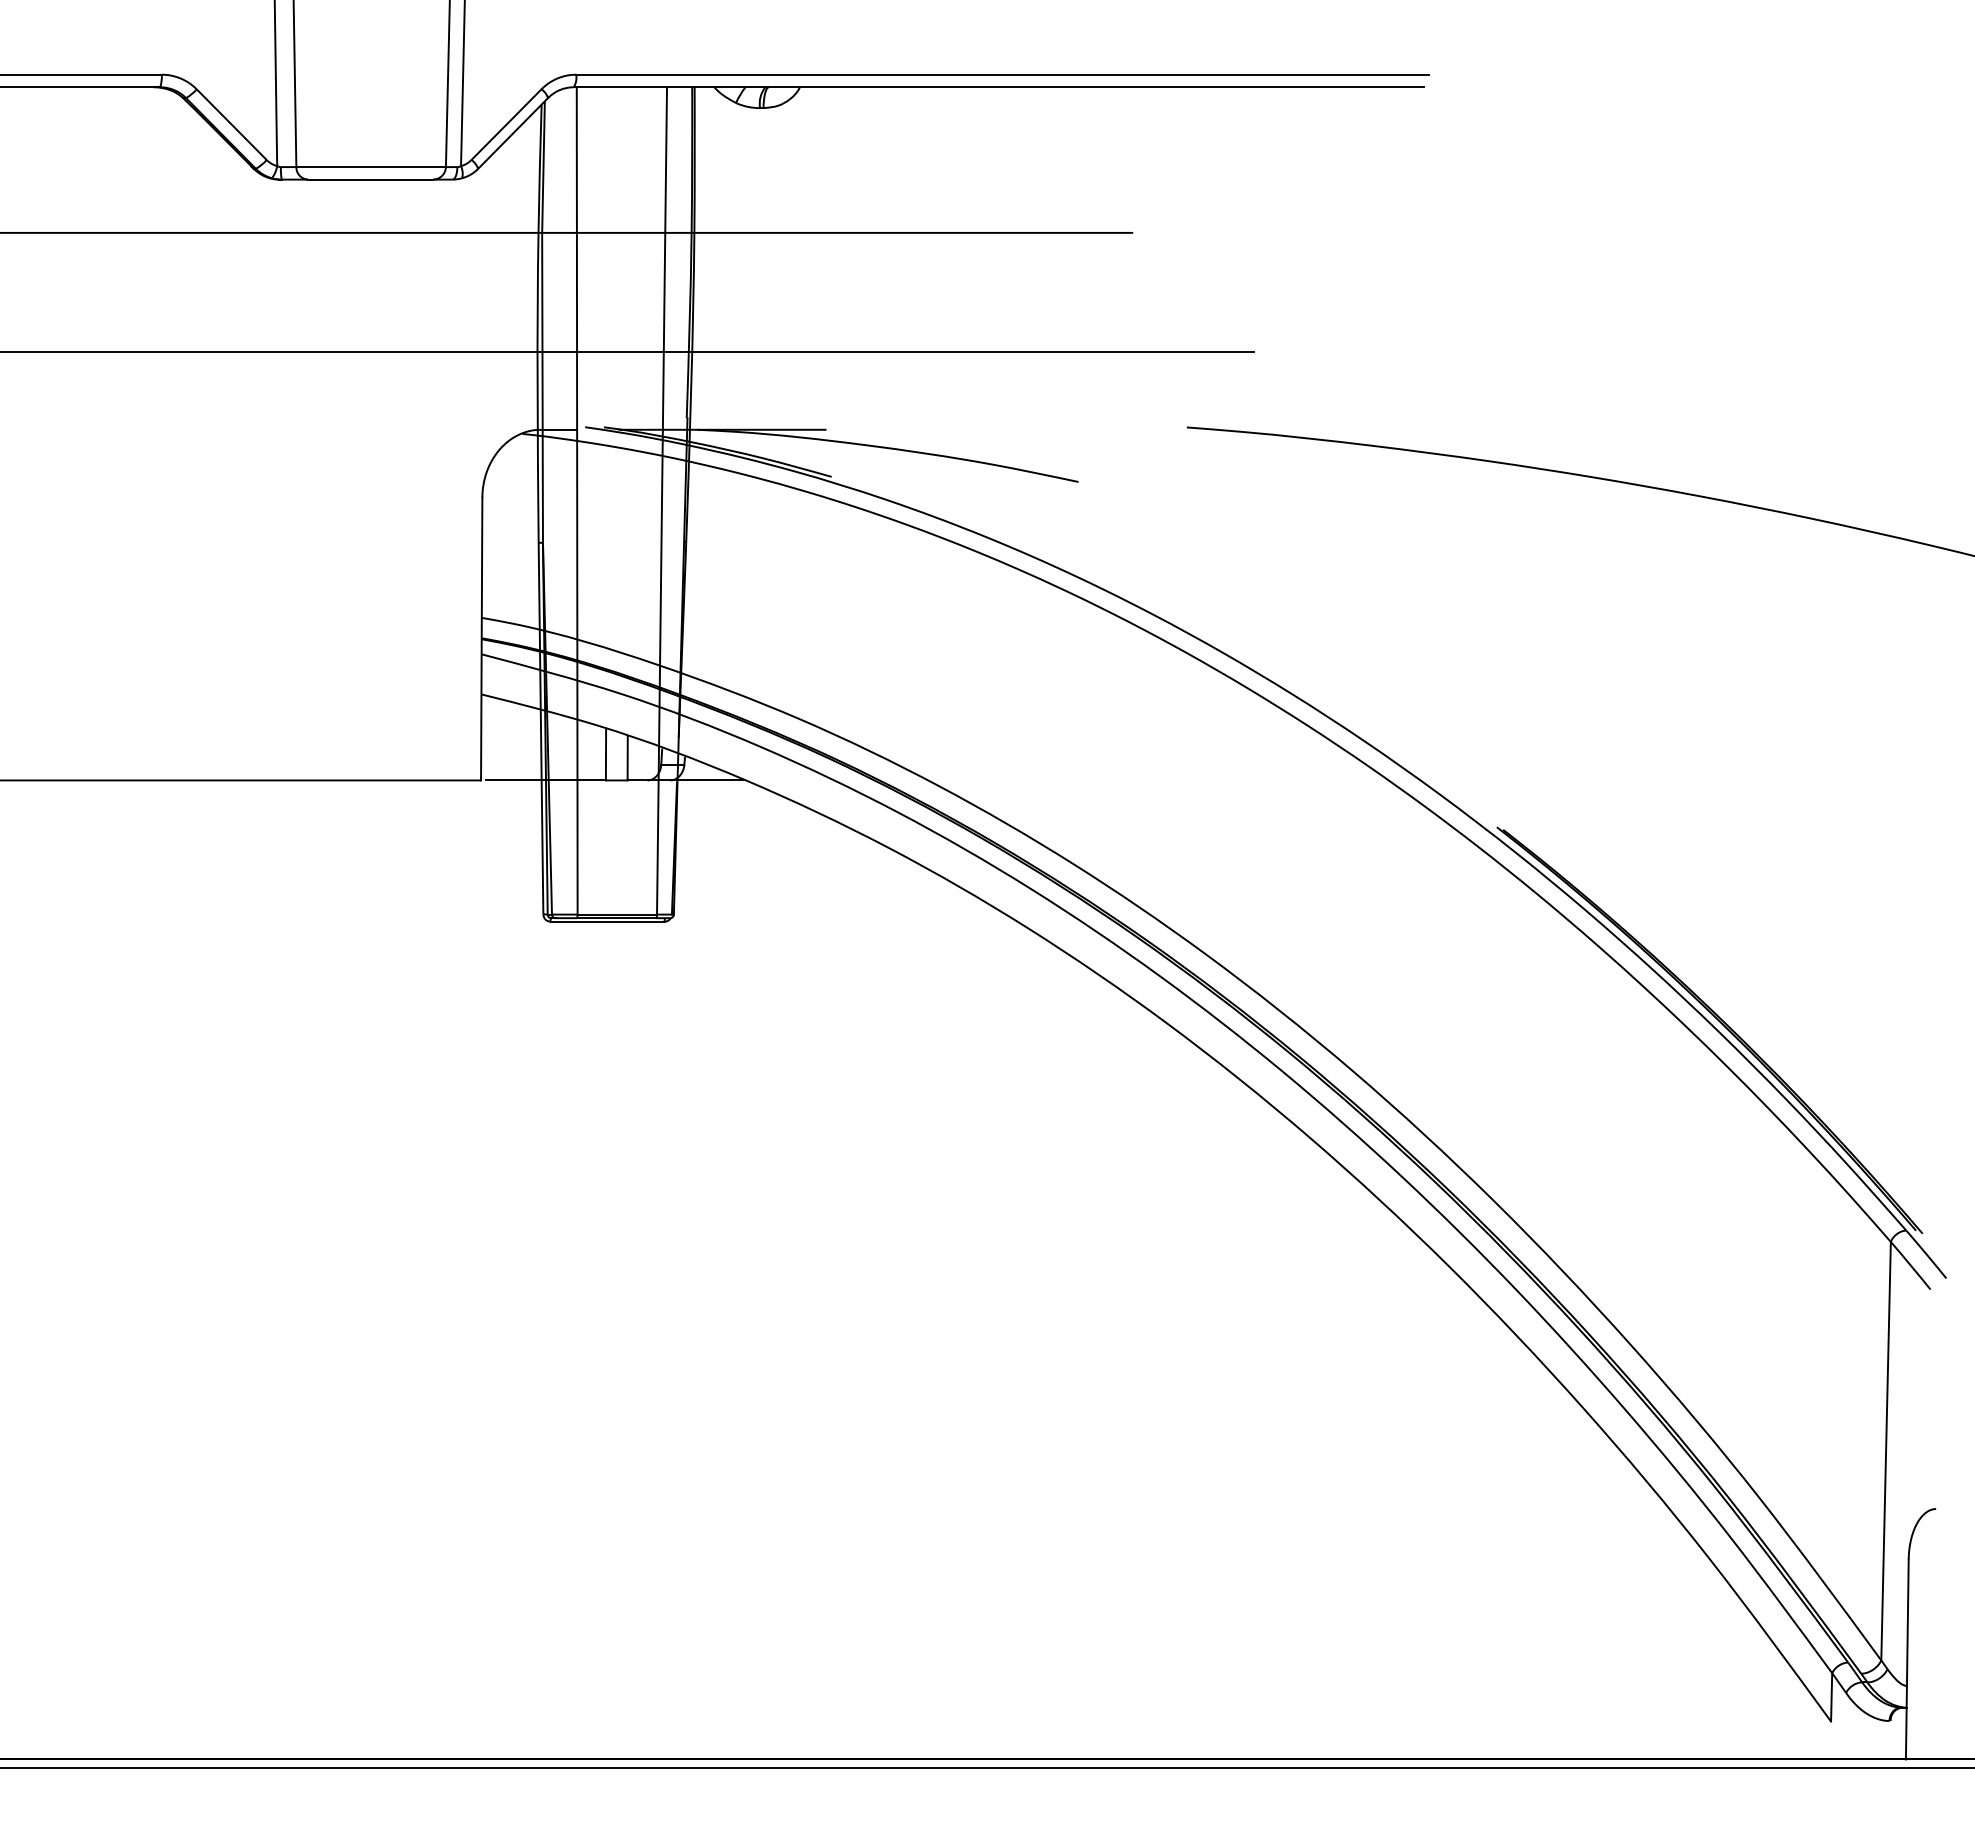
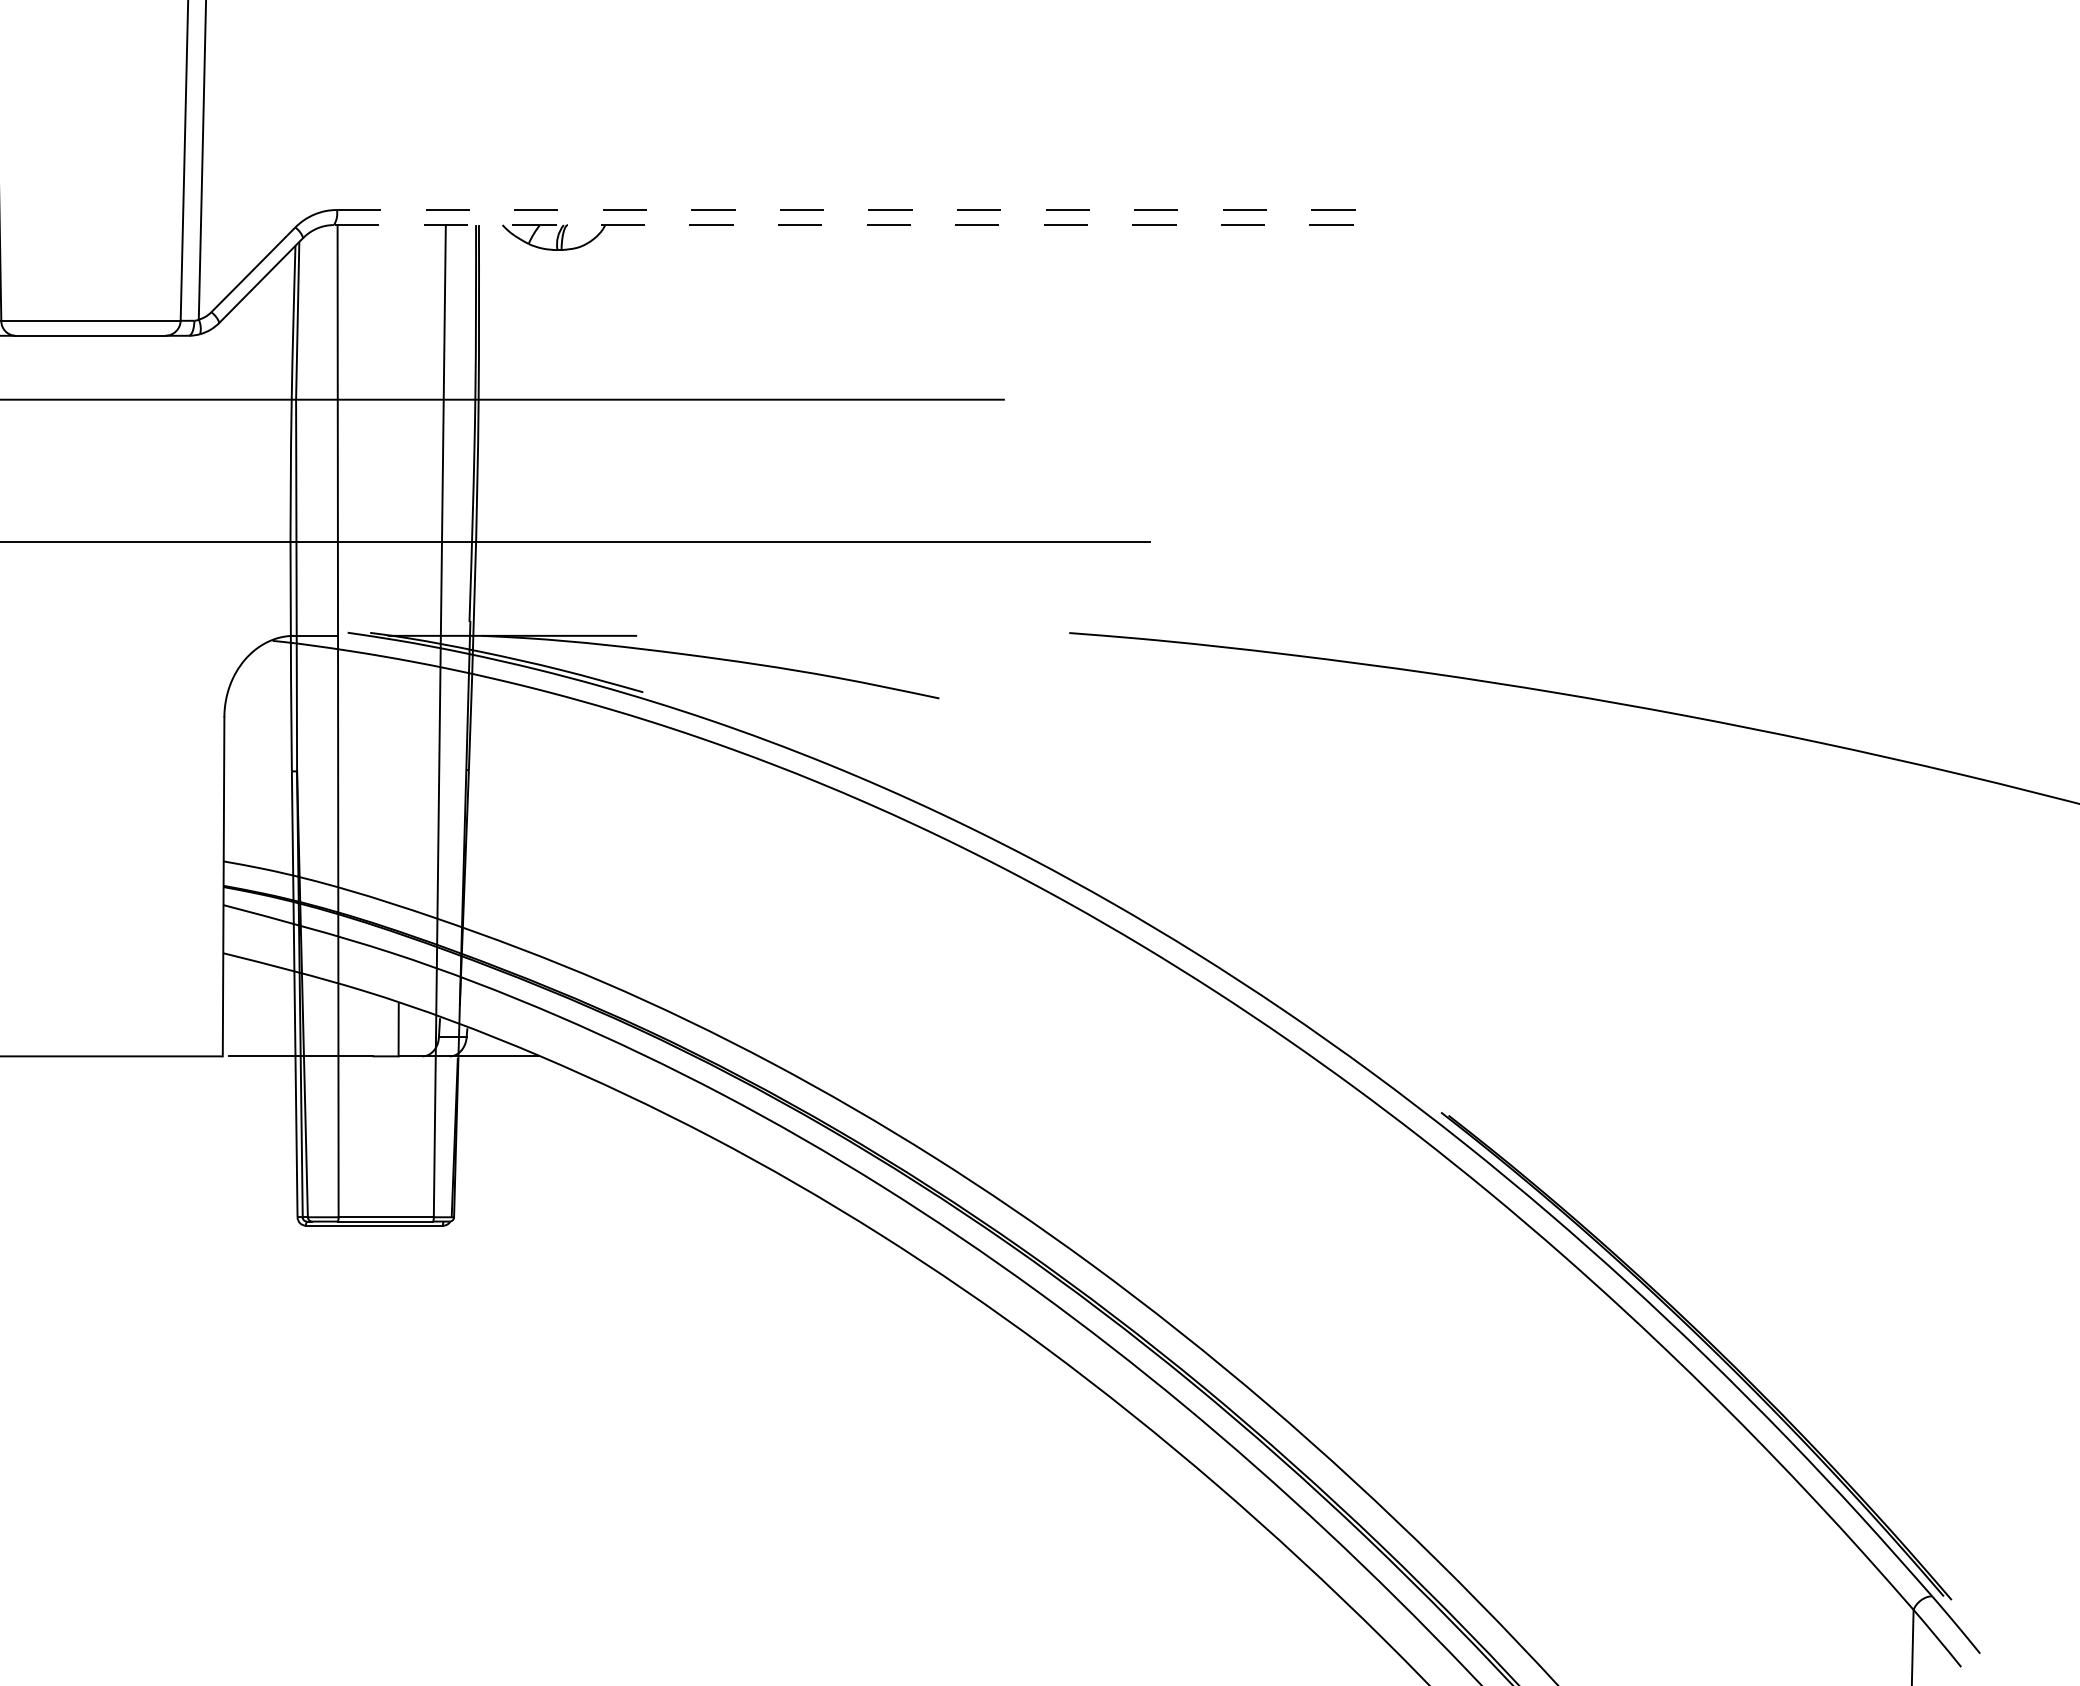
line: (1002, 74) -> (848, 209), solid -> dashed
line: (998, 87) -> (843, 225), solid -> dashed
line: (605, 754) -> (372, 1025), removed

